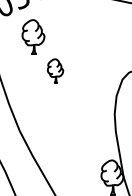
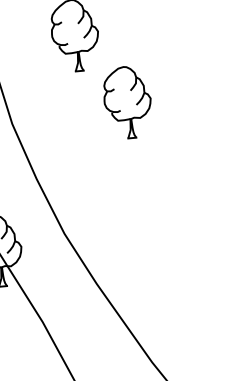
part: (55, 70) -> (127, 100), size x1.43

